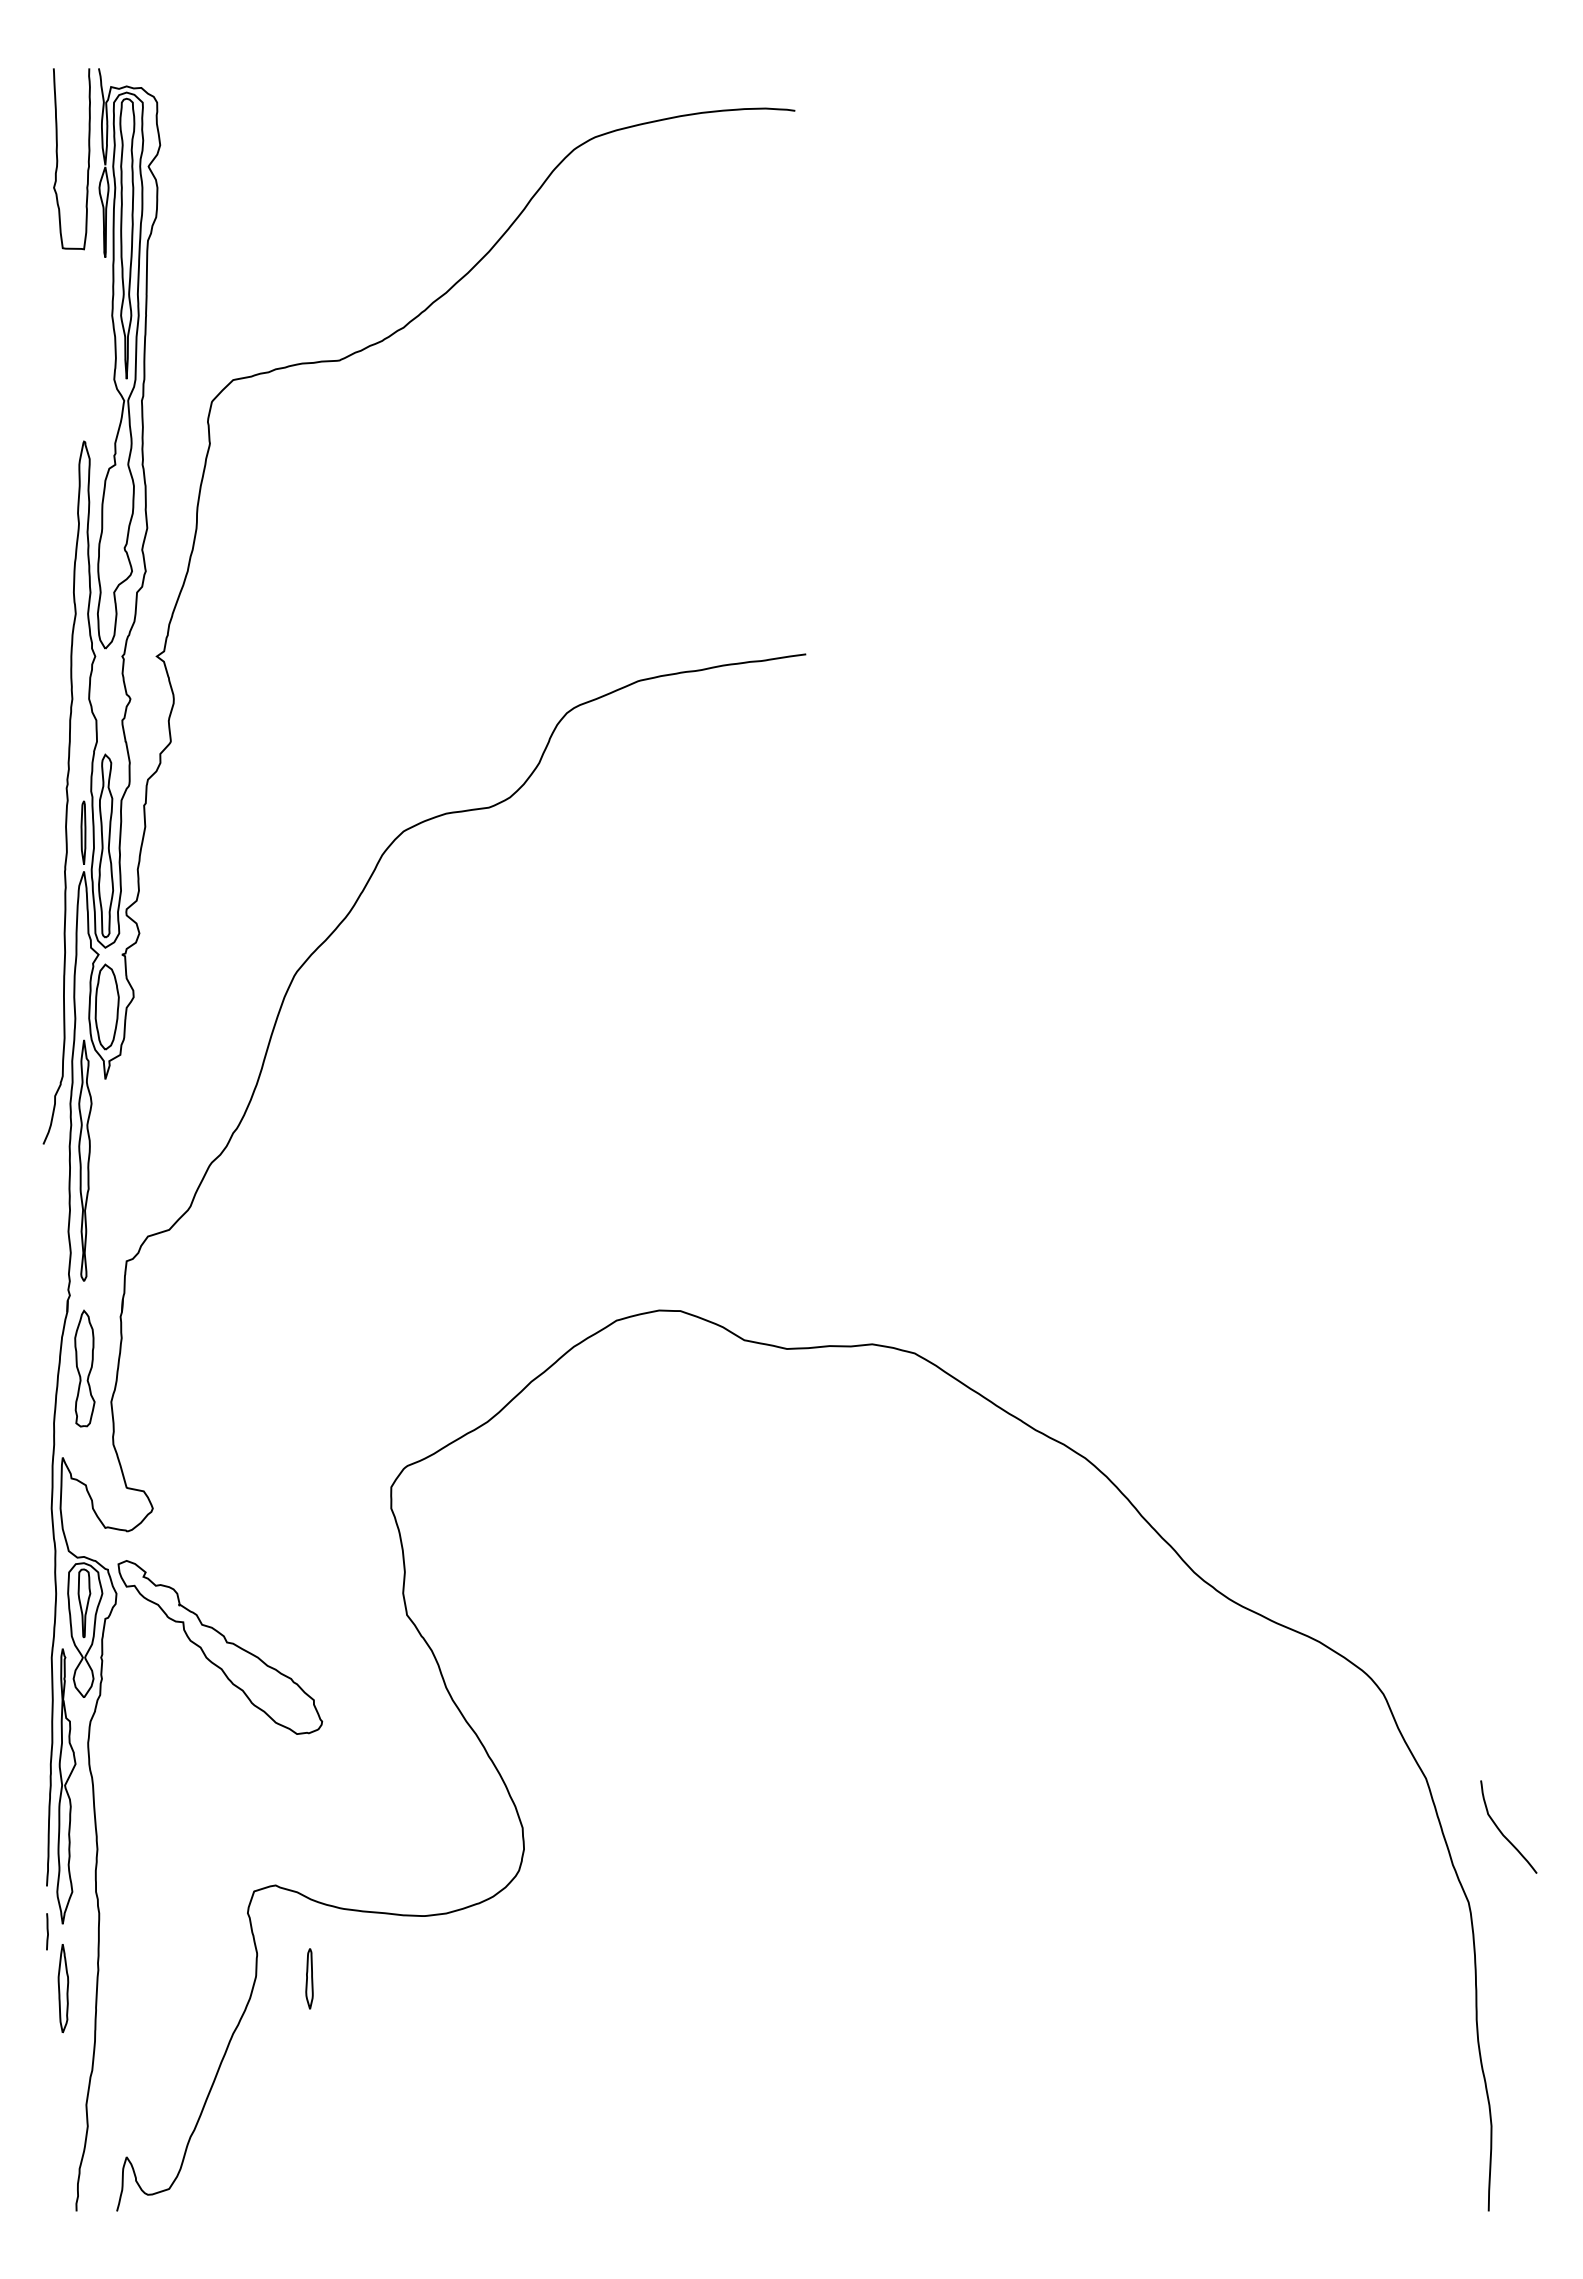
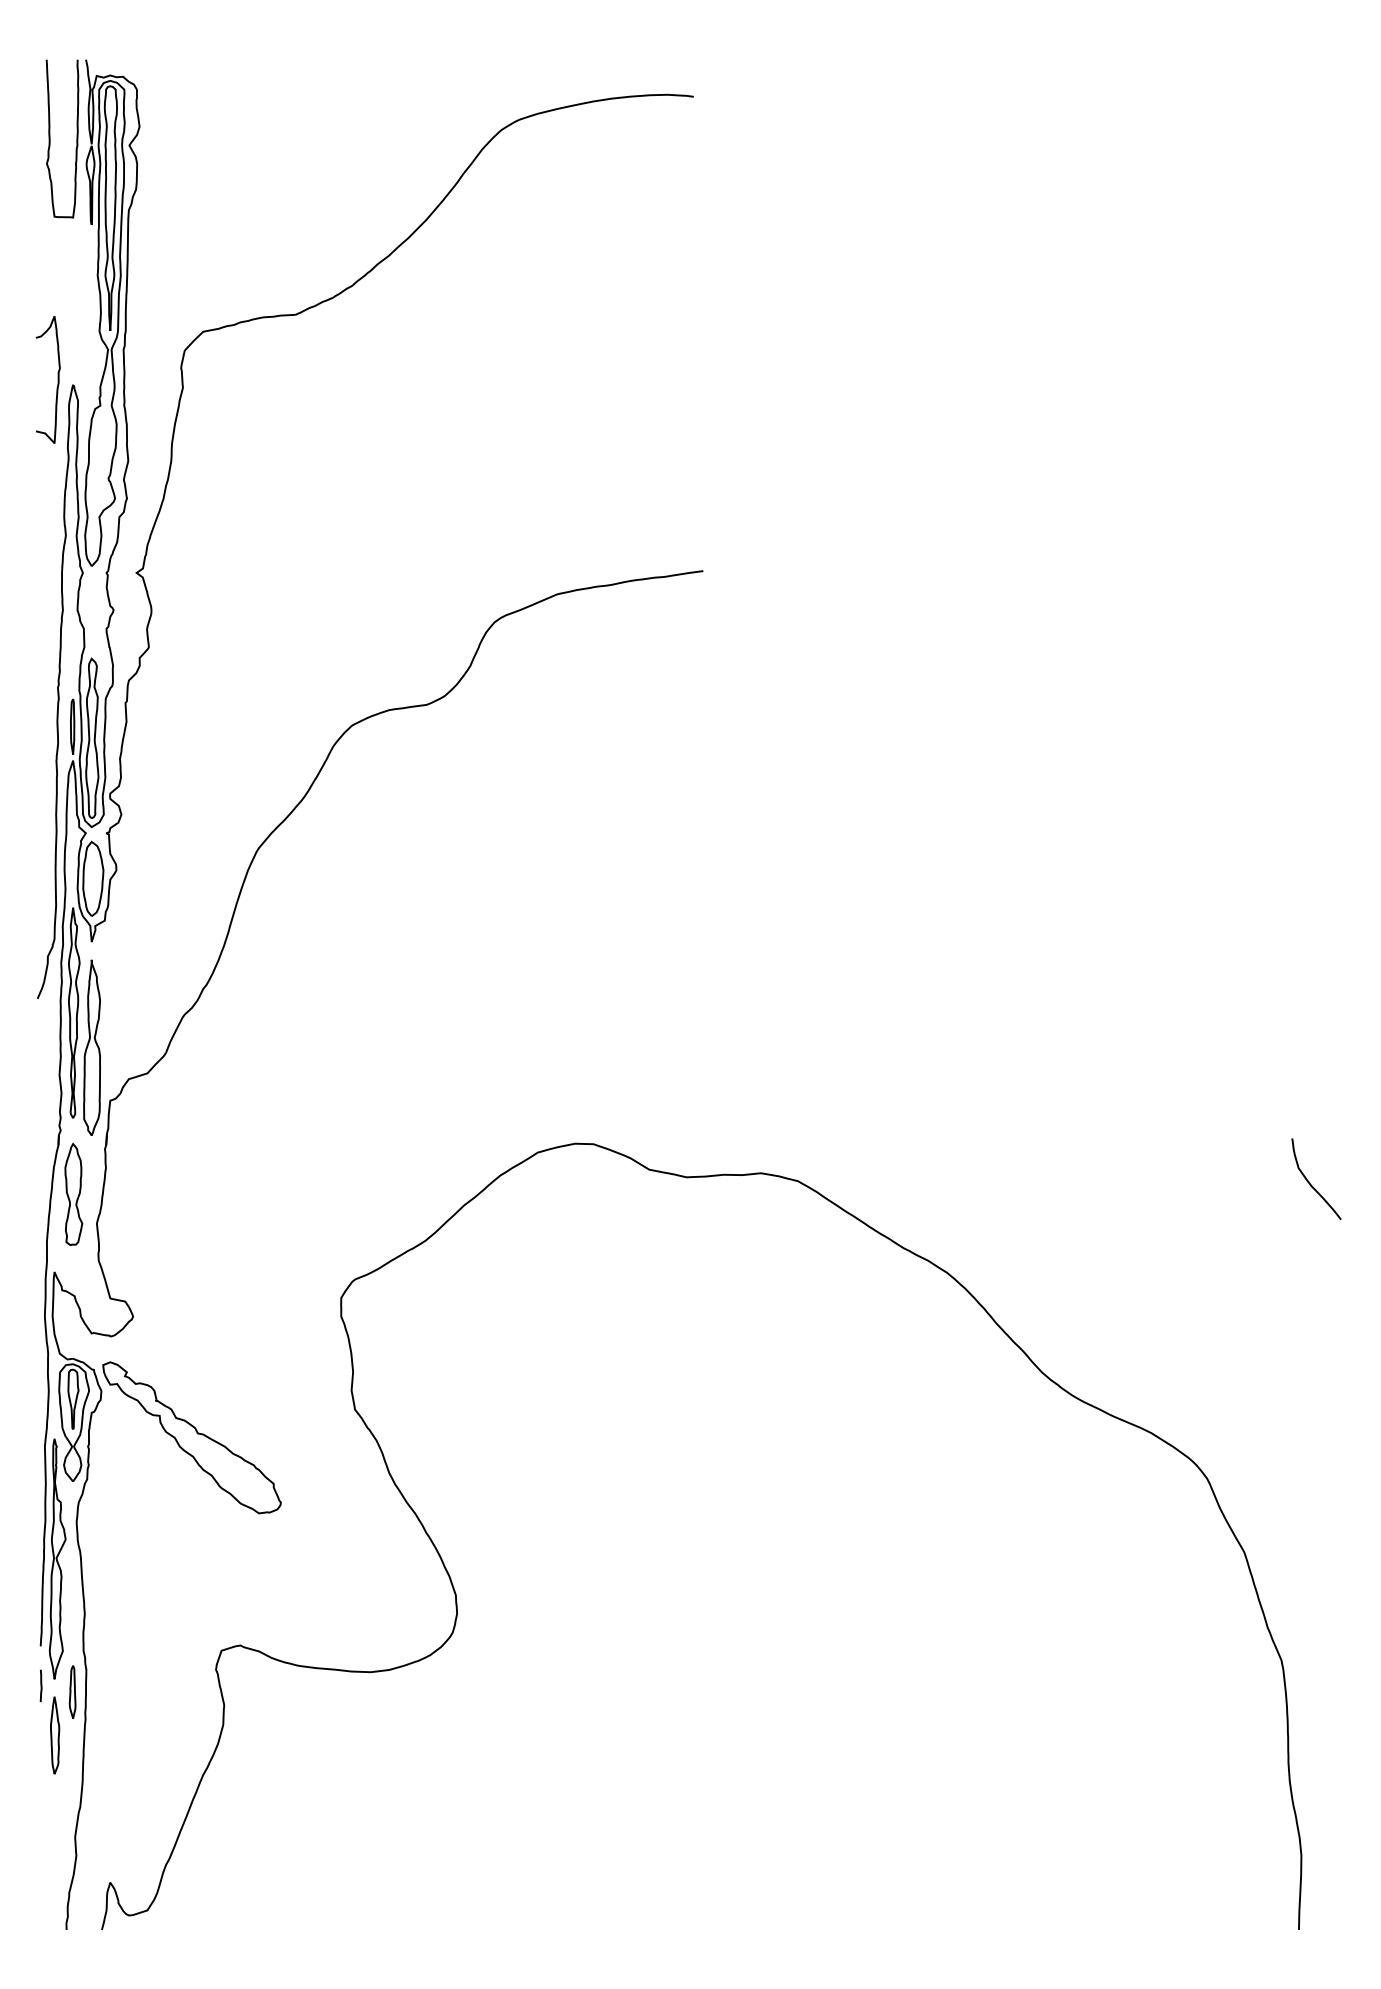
curve: (66, 435) -> (57, 380), added
part: (105, 1200) -> (91, 1047), added
curve: (1502, 1832) -> (1310, 1183), moved
part: (309, 1978) -> (72, 1691), moved

